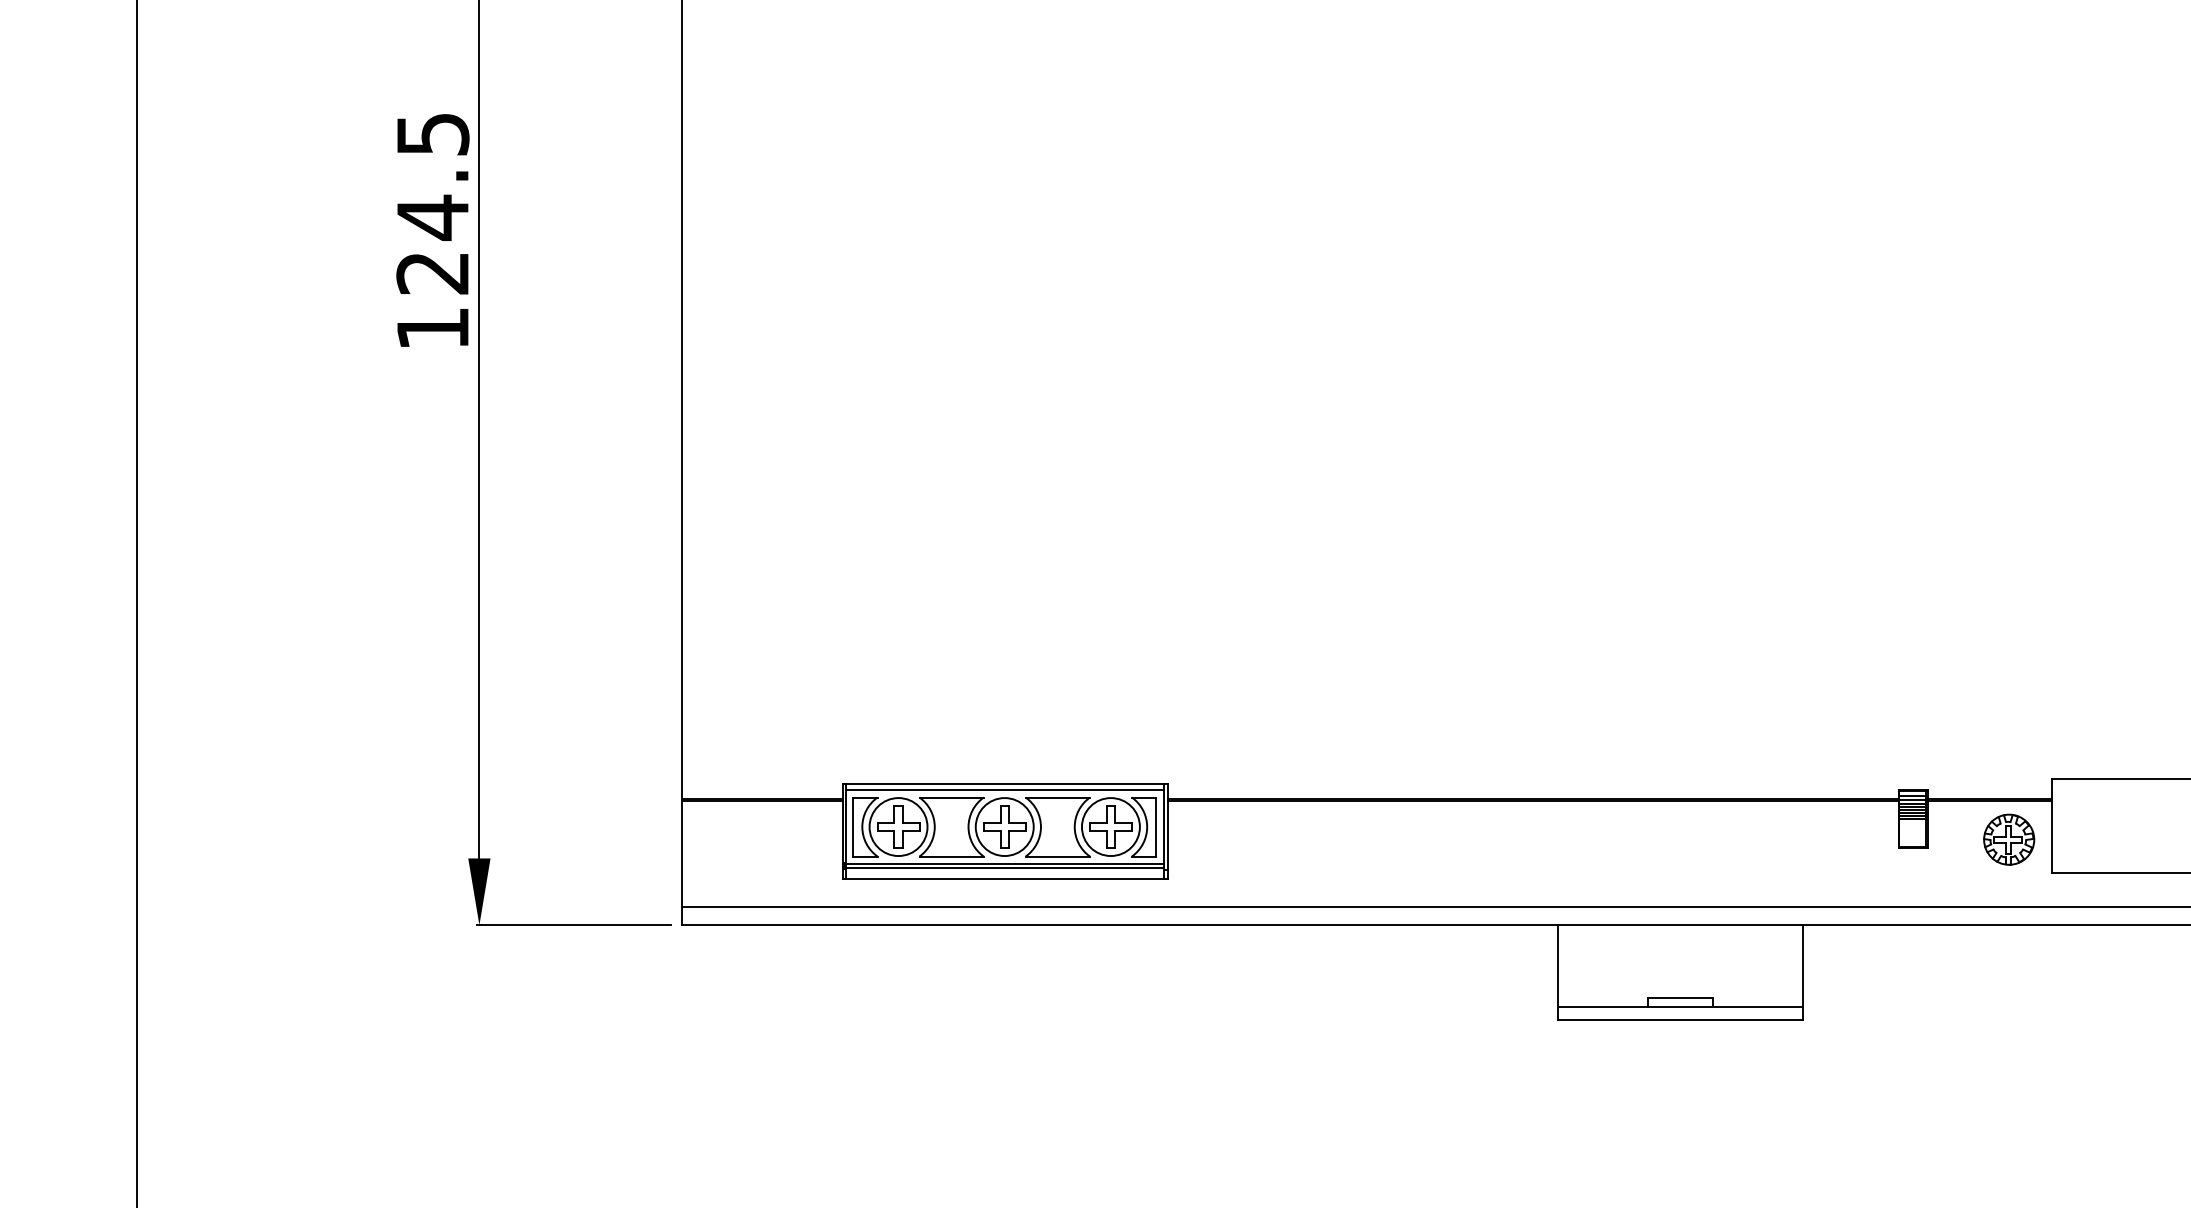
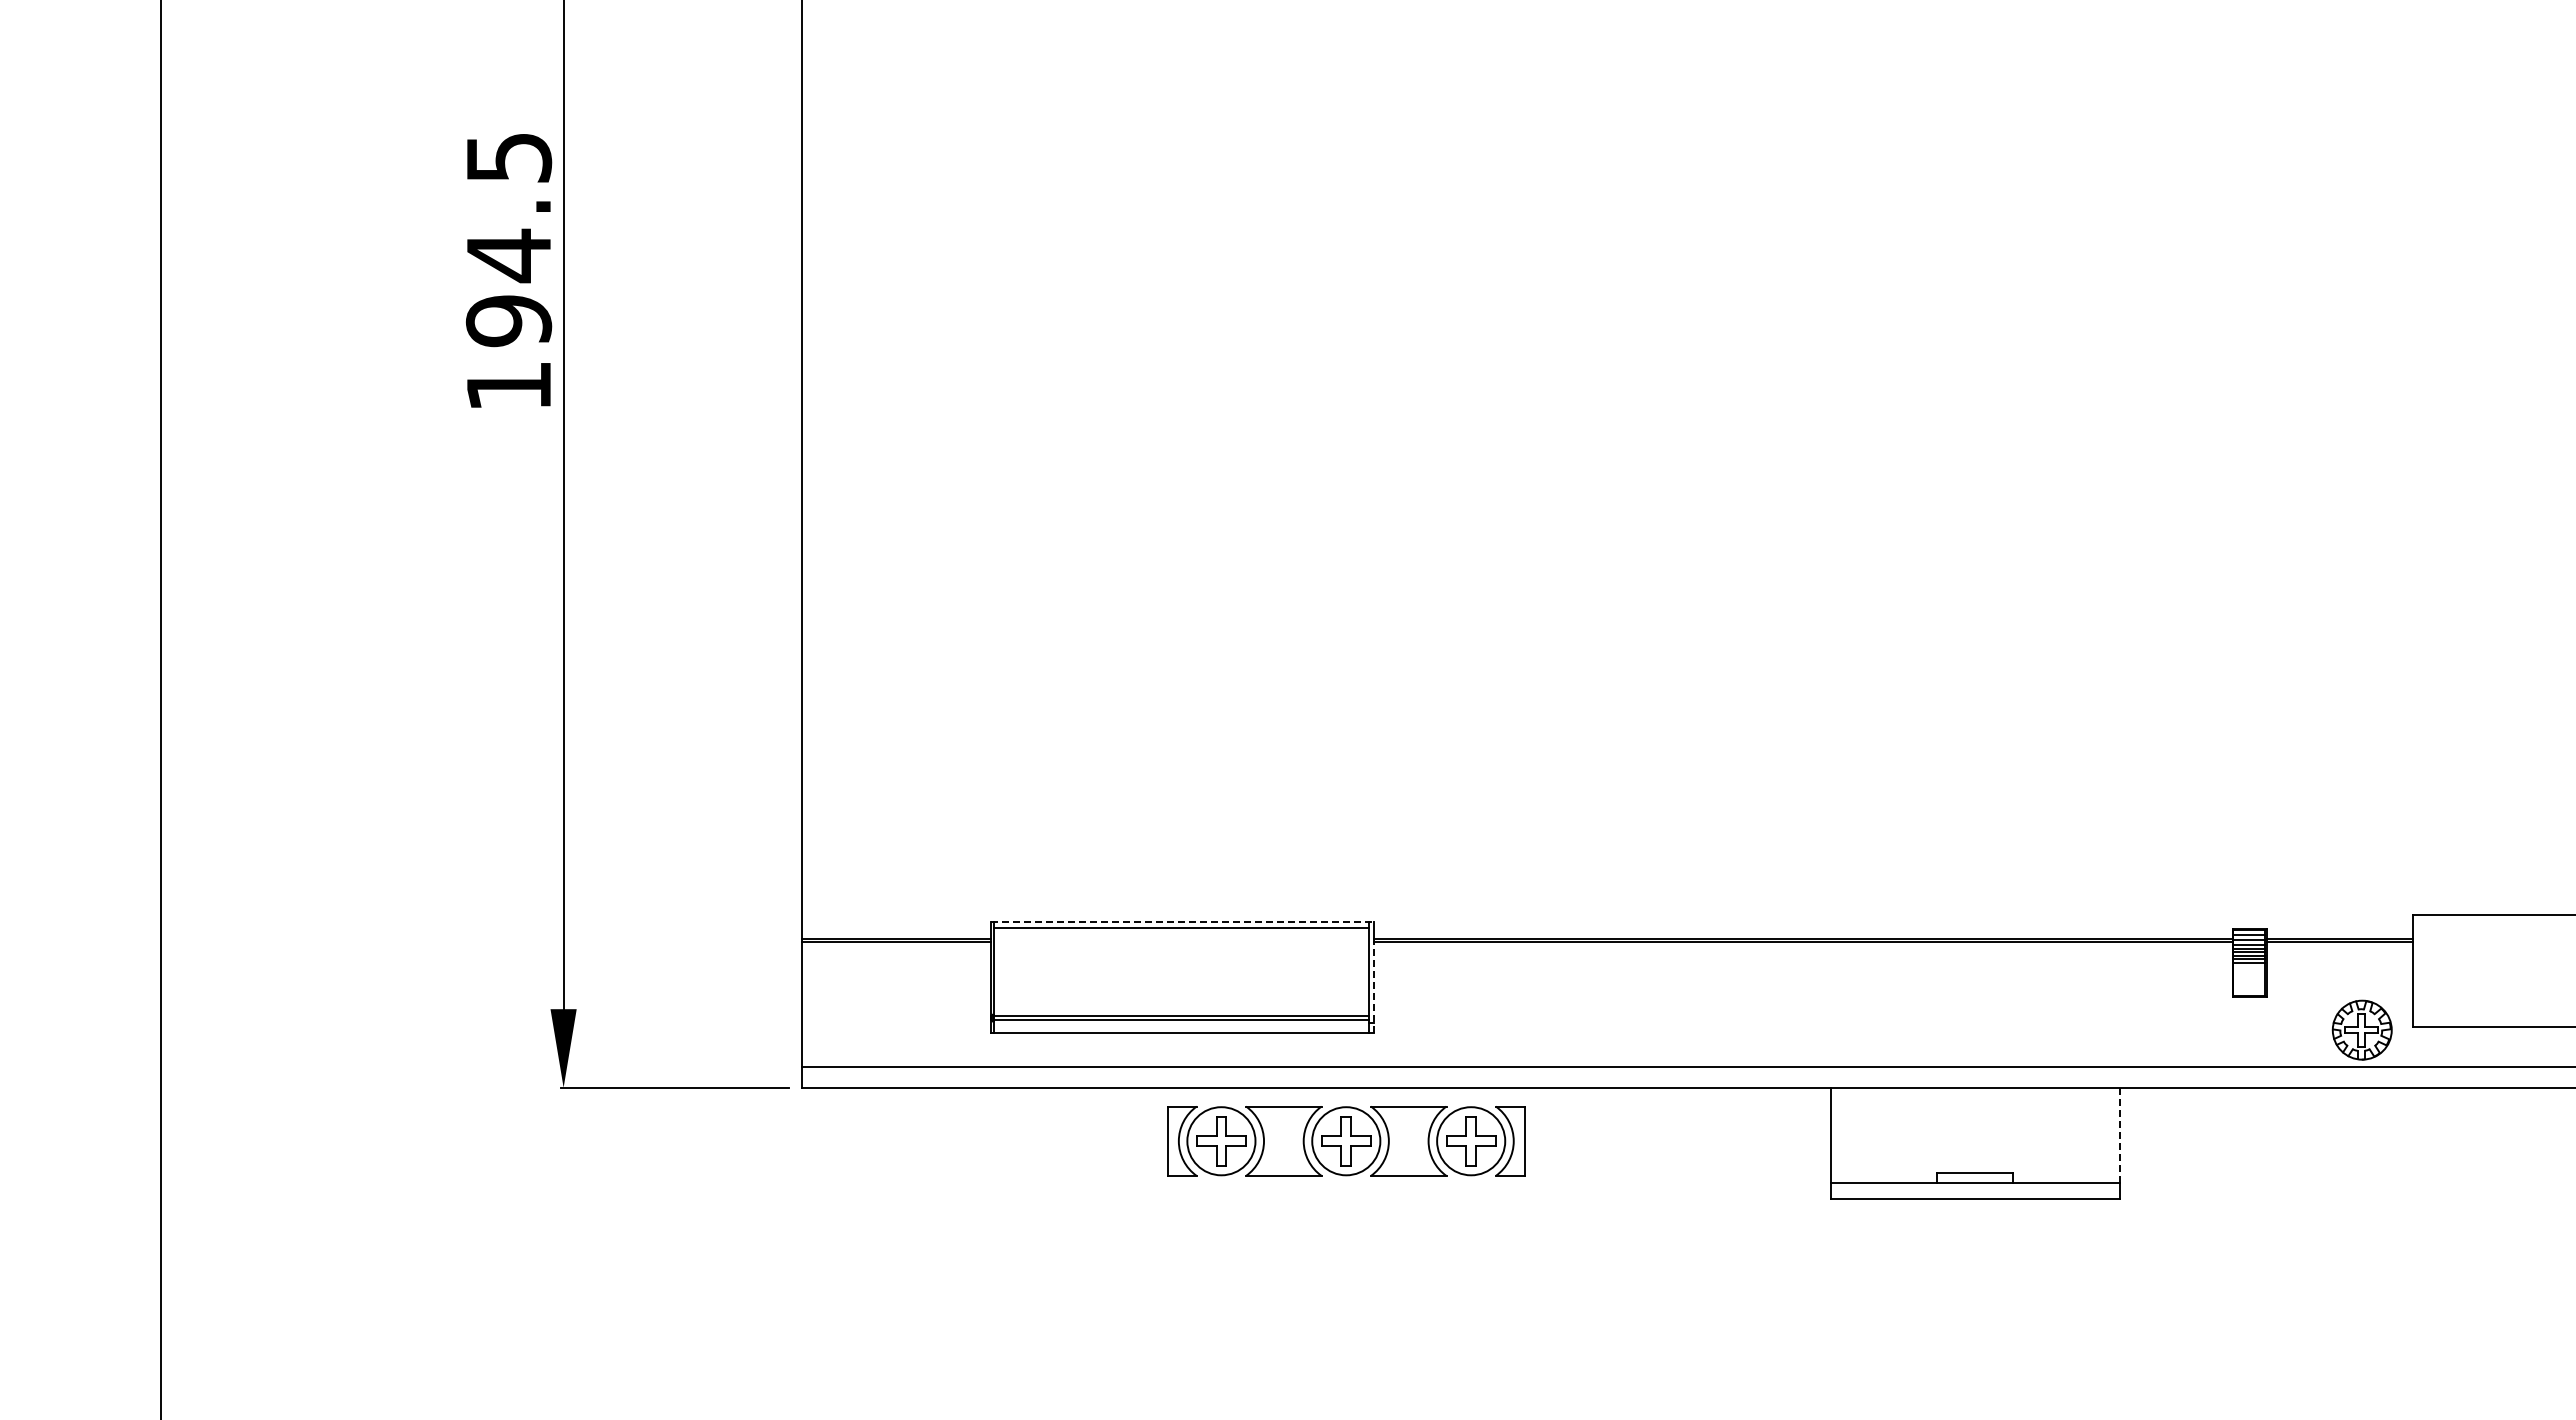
text: (433, 273) -> (509, 321), 124.5 -> 194.5
line: (1005, 783) -> (1182, 921), solid -> dashed
part: (1004, 827) -> (1346, 1141), moved
part: (2008, 839) -> (2361, 1029), moved
line: (1168, 840) -> (1373, 987), solid -> dashed
line: (1802, 965) -> (2119, 1135), solid -> dashed

